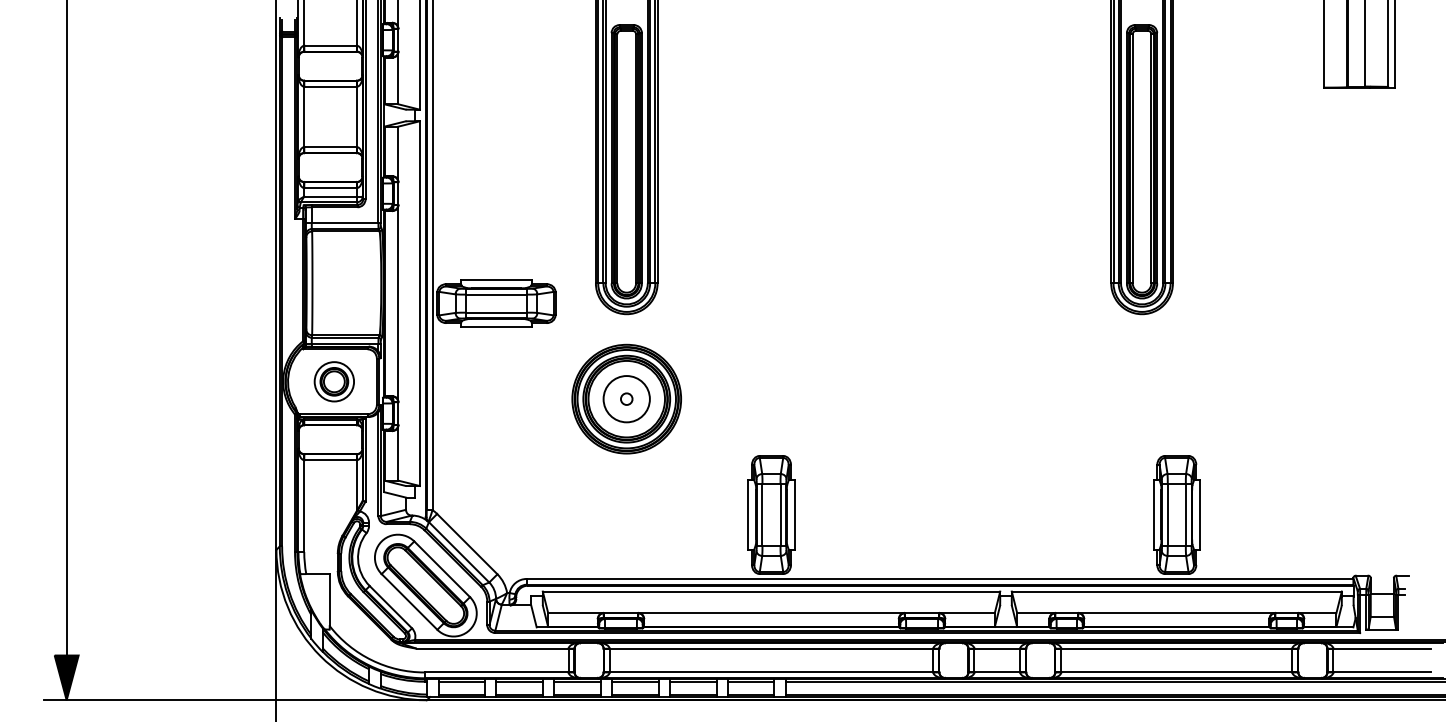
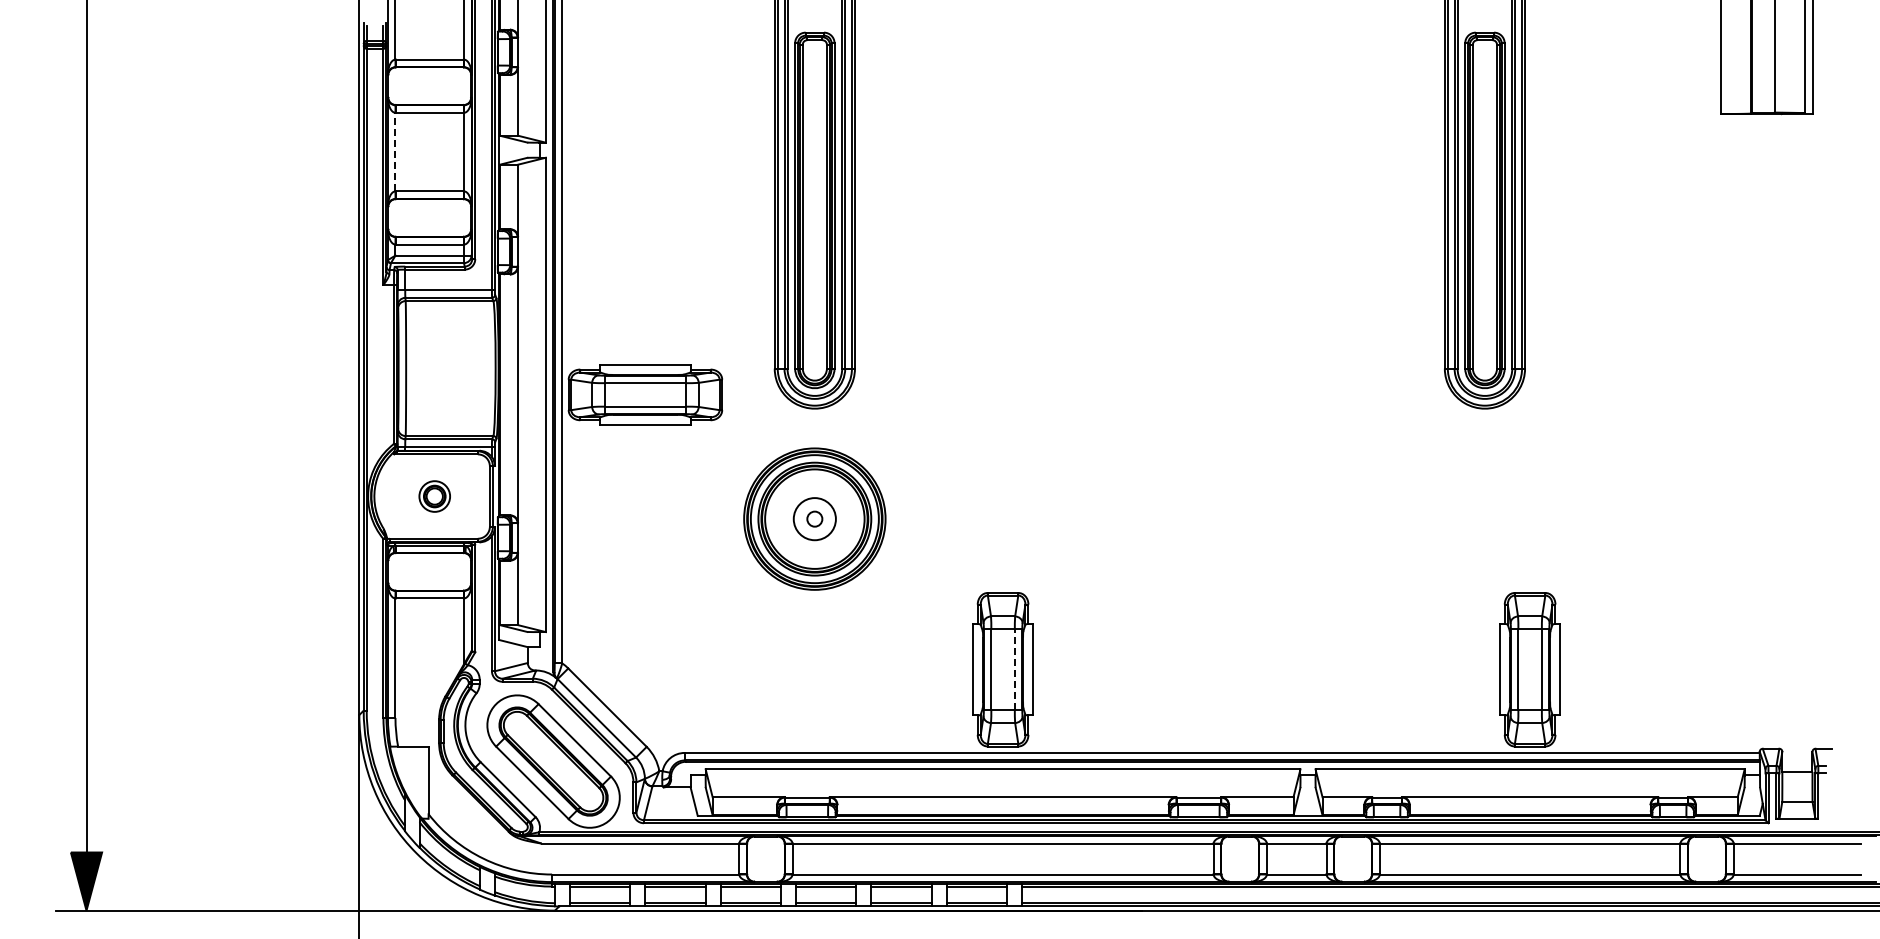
line: (304, 116) -> (395, 151), solid -> dashed
part: (334, 381) -> (434, 496), size x0.6
circle: (626, 399) -> (814, 519), size x0.7
line: (780, 514) -> (1014, 669), solid -> dashed

